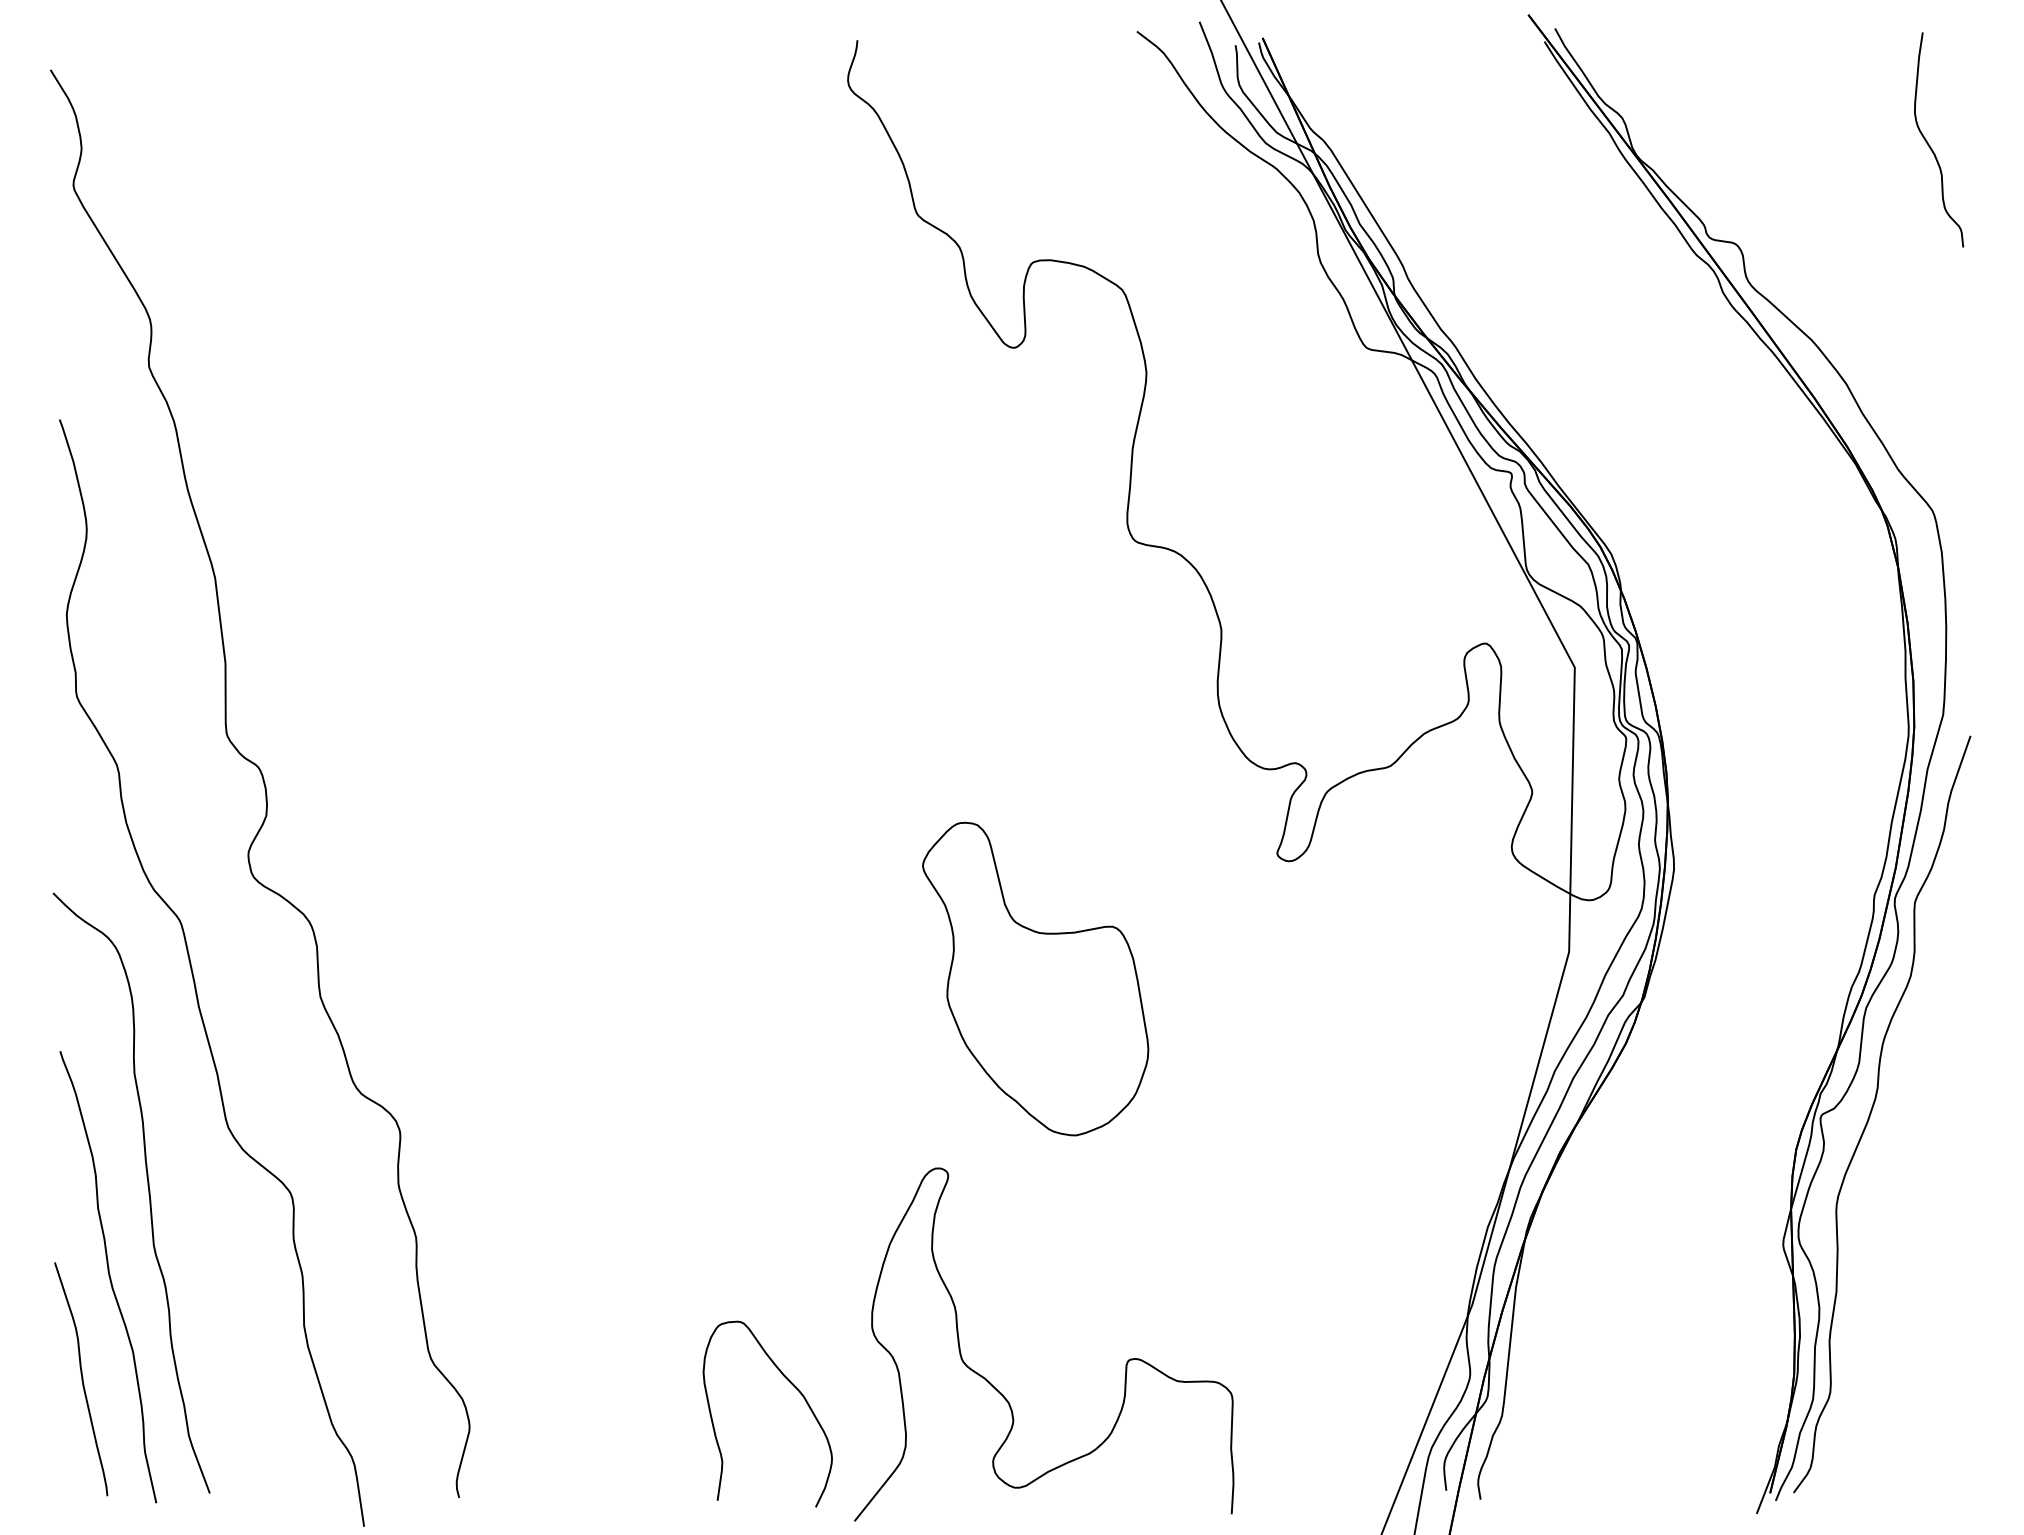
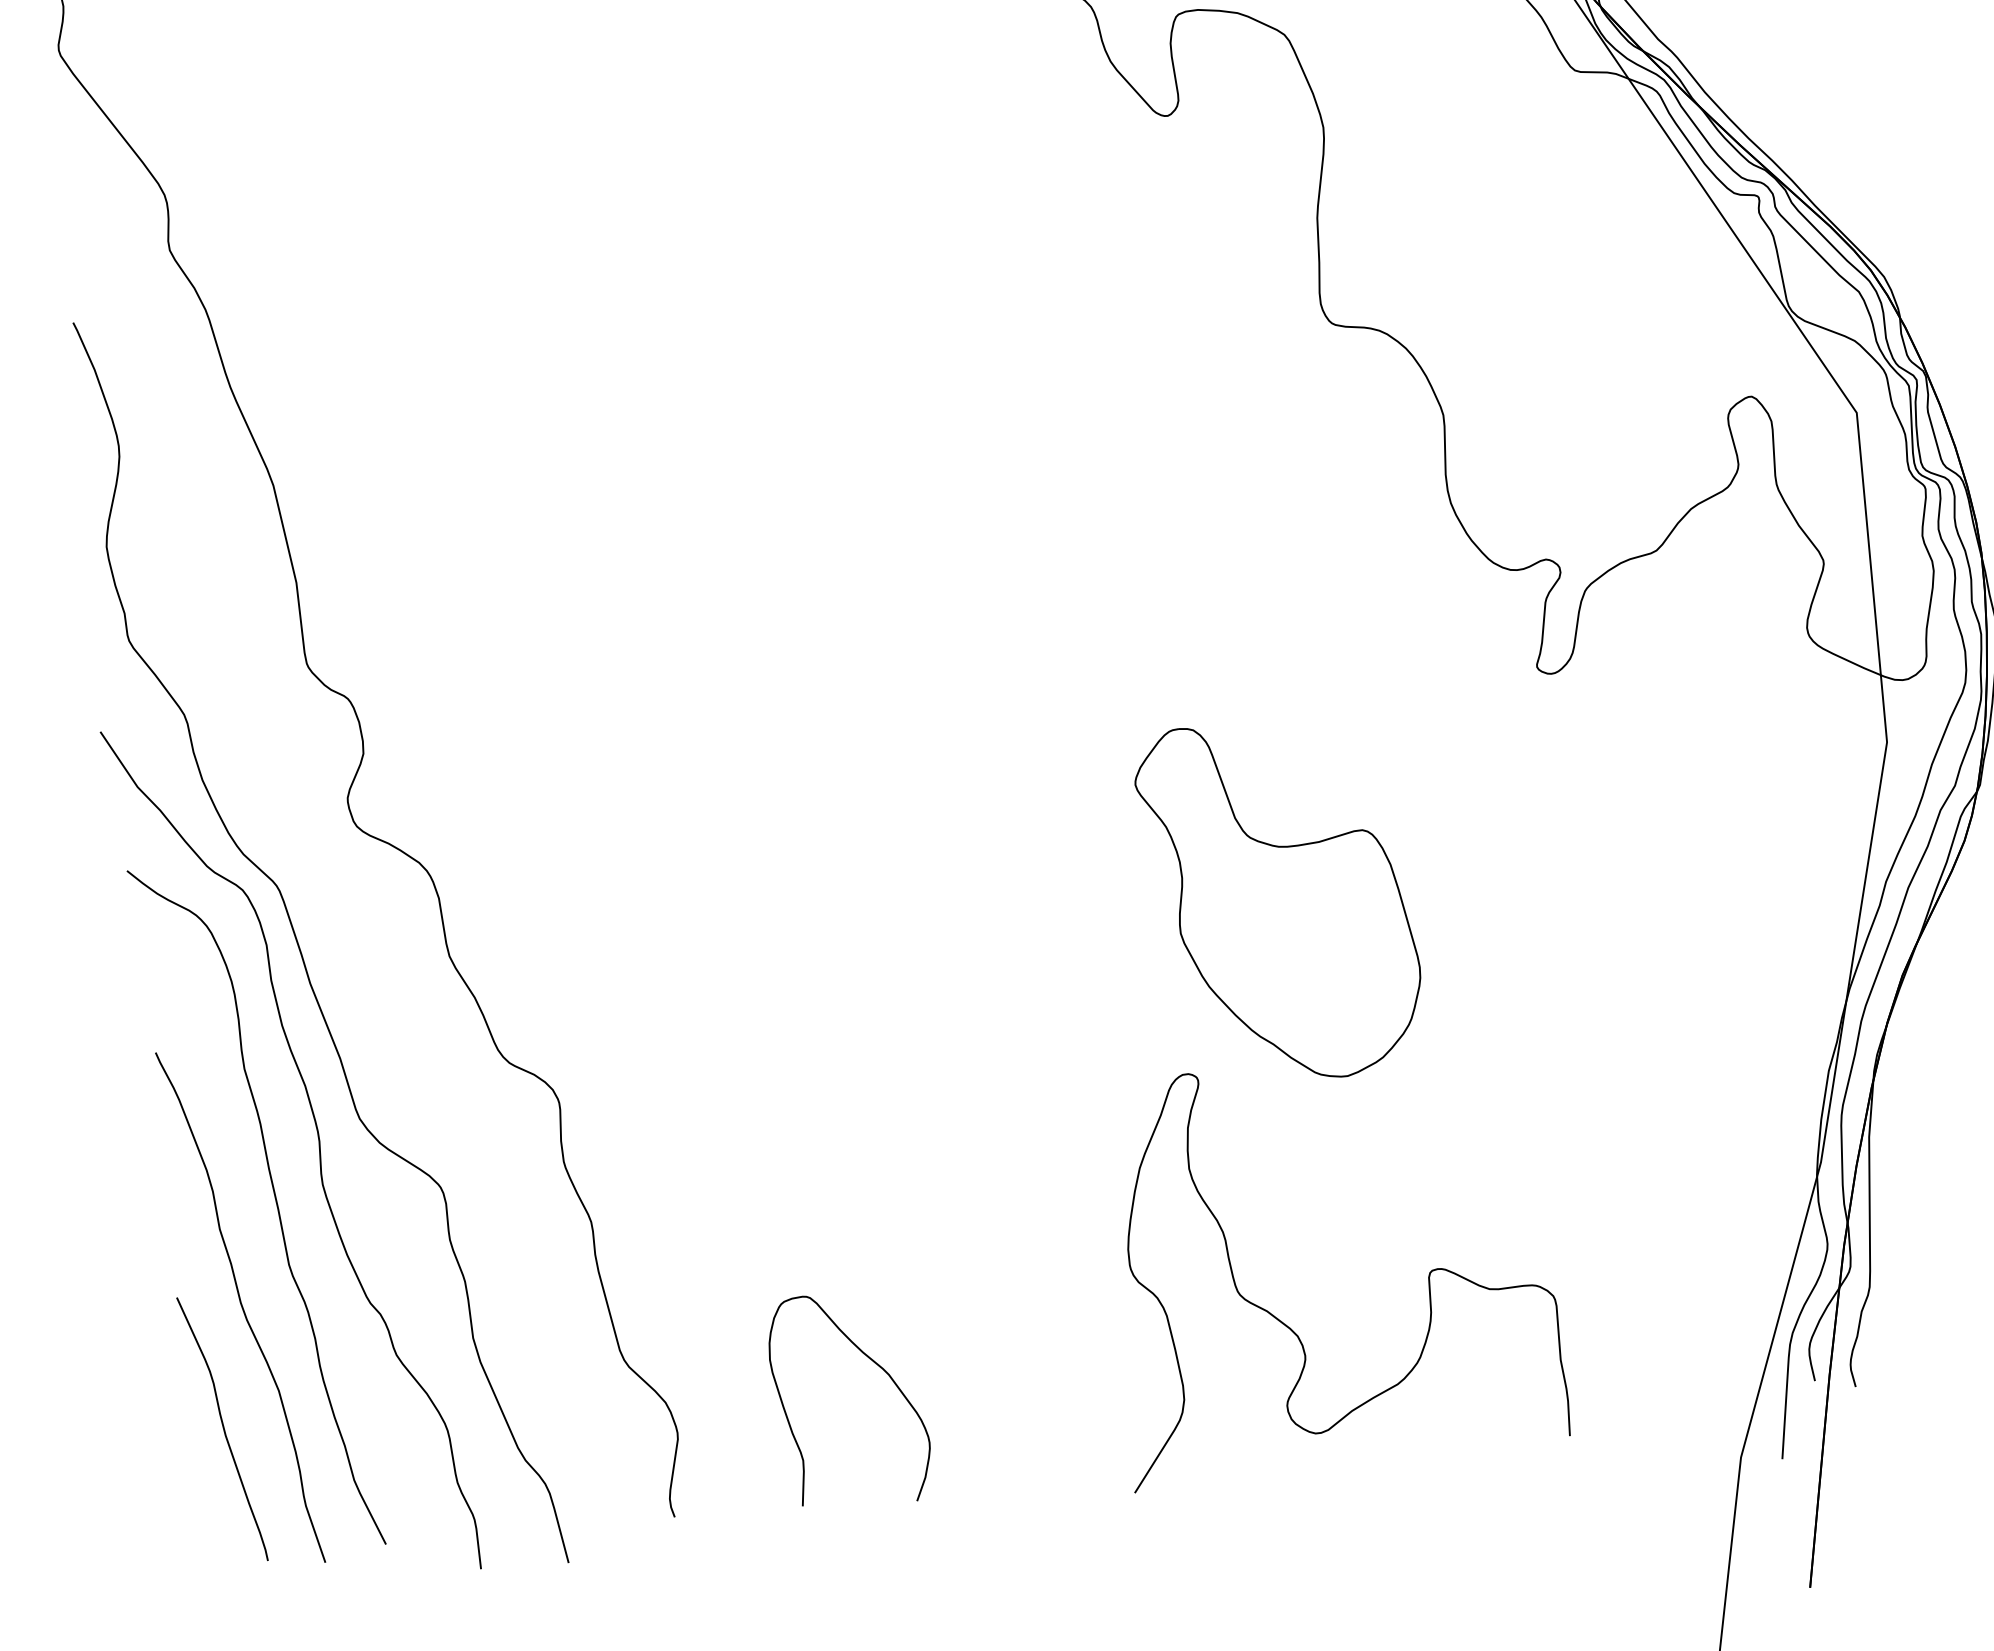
part: (1035, 978) -> (1280, 899), moved
curve: (190, 1147) -> (318, 1147), added
curve: (793, 1386) -> (875, 1364), moved

